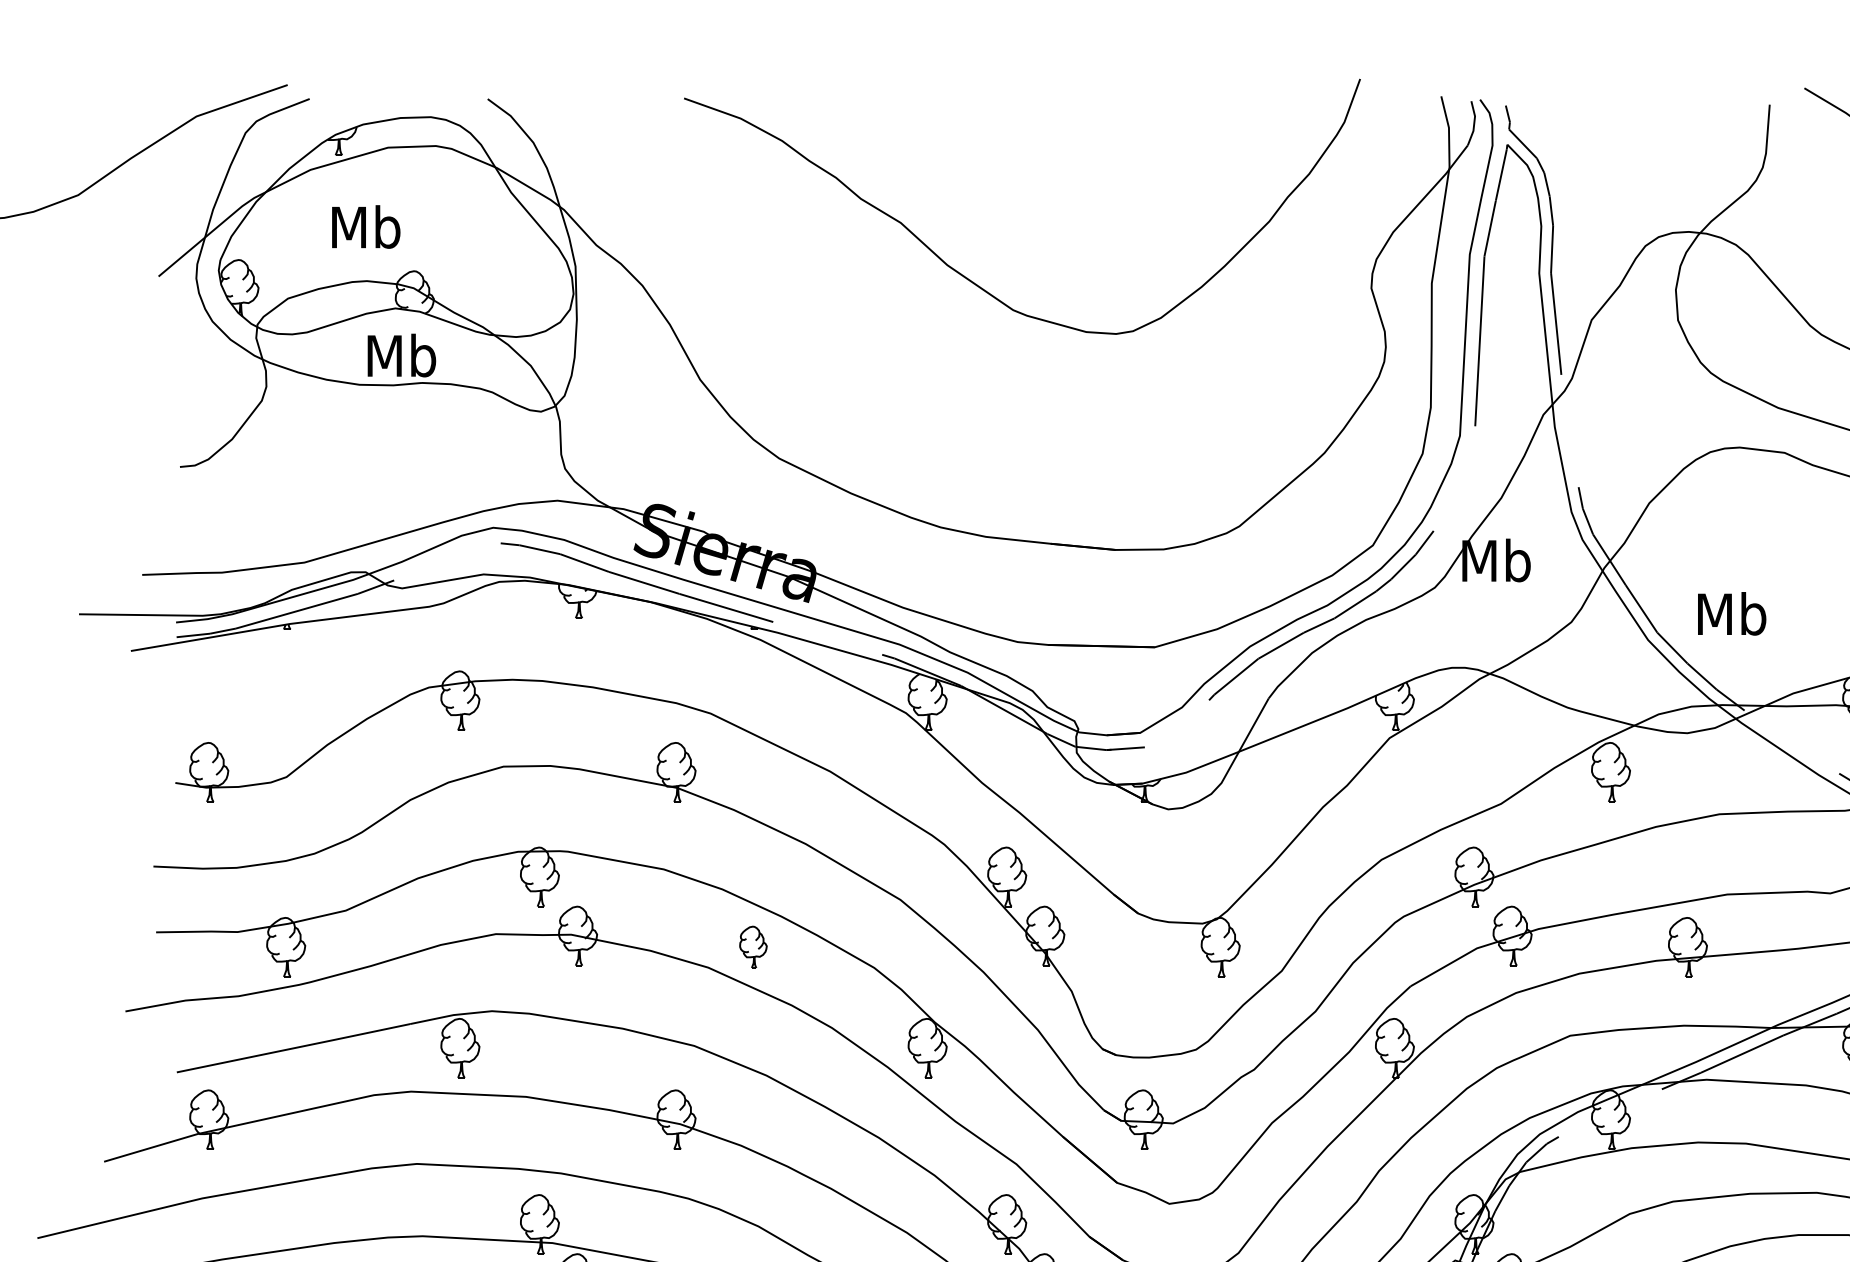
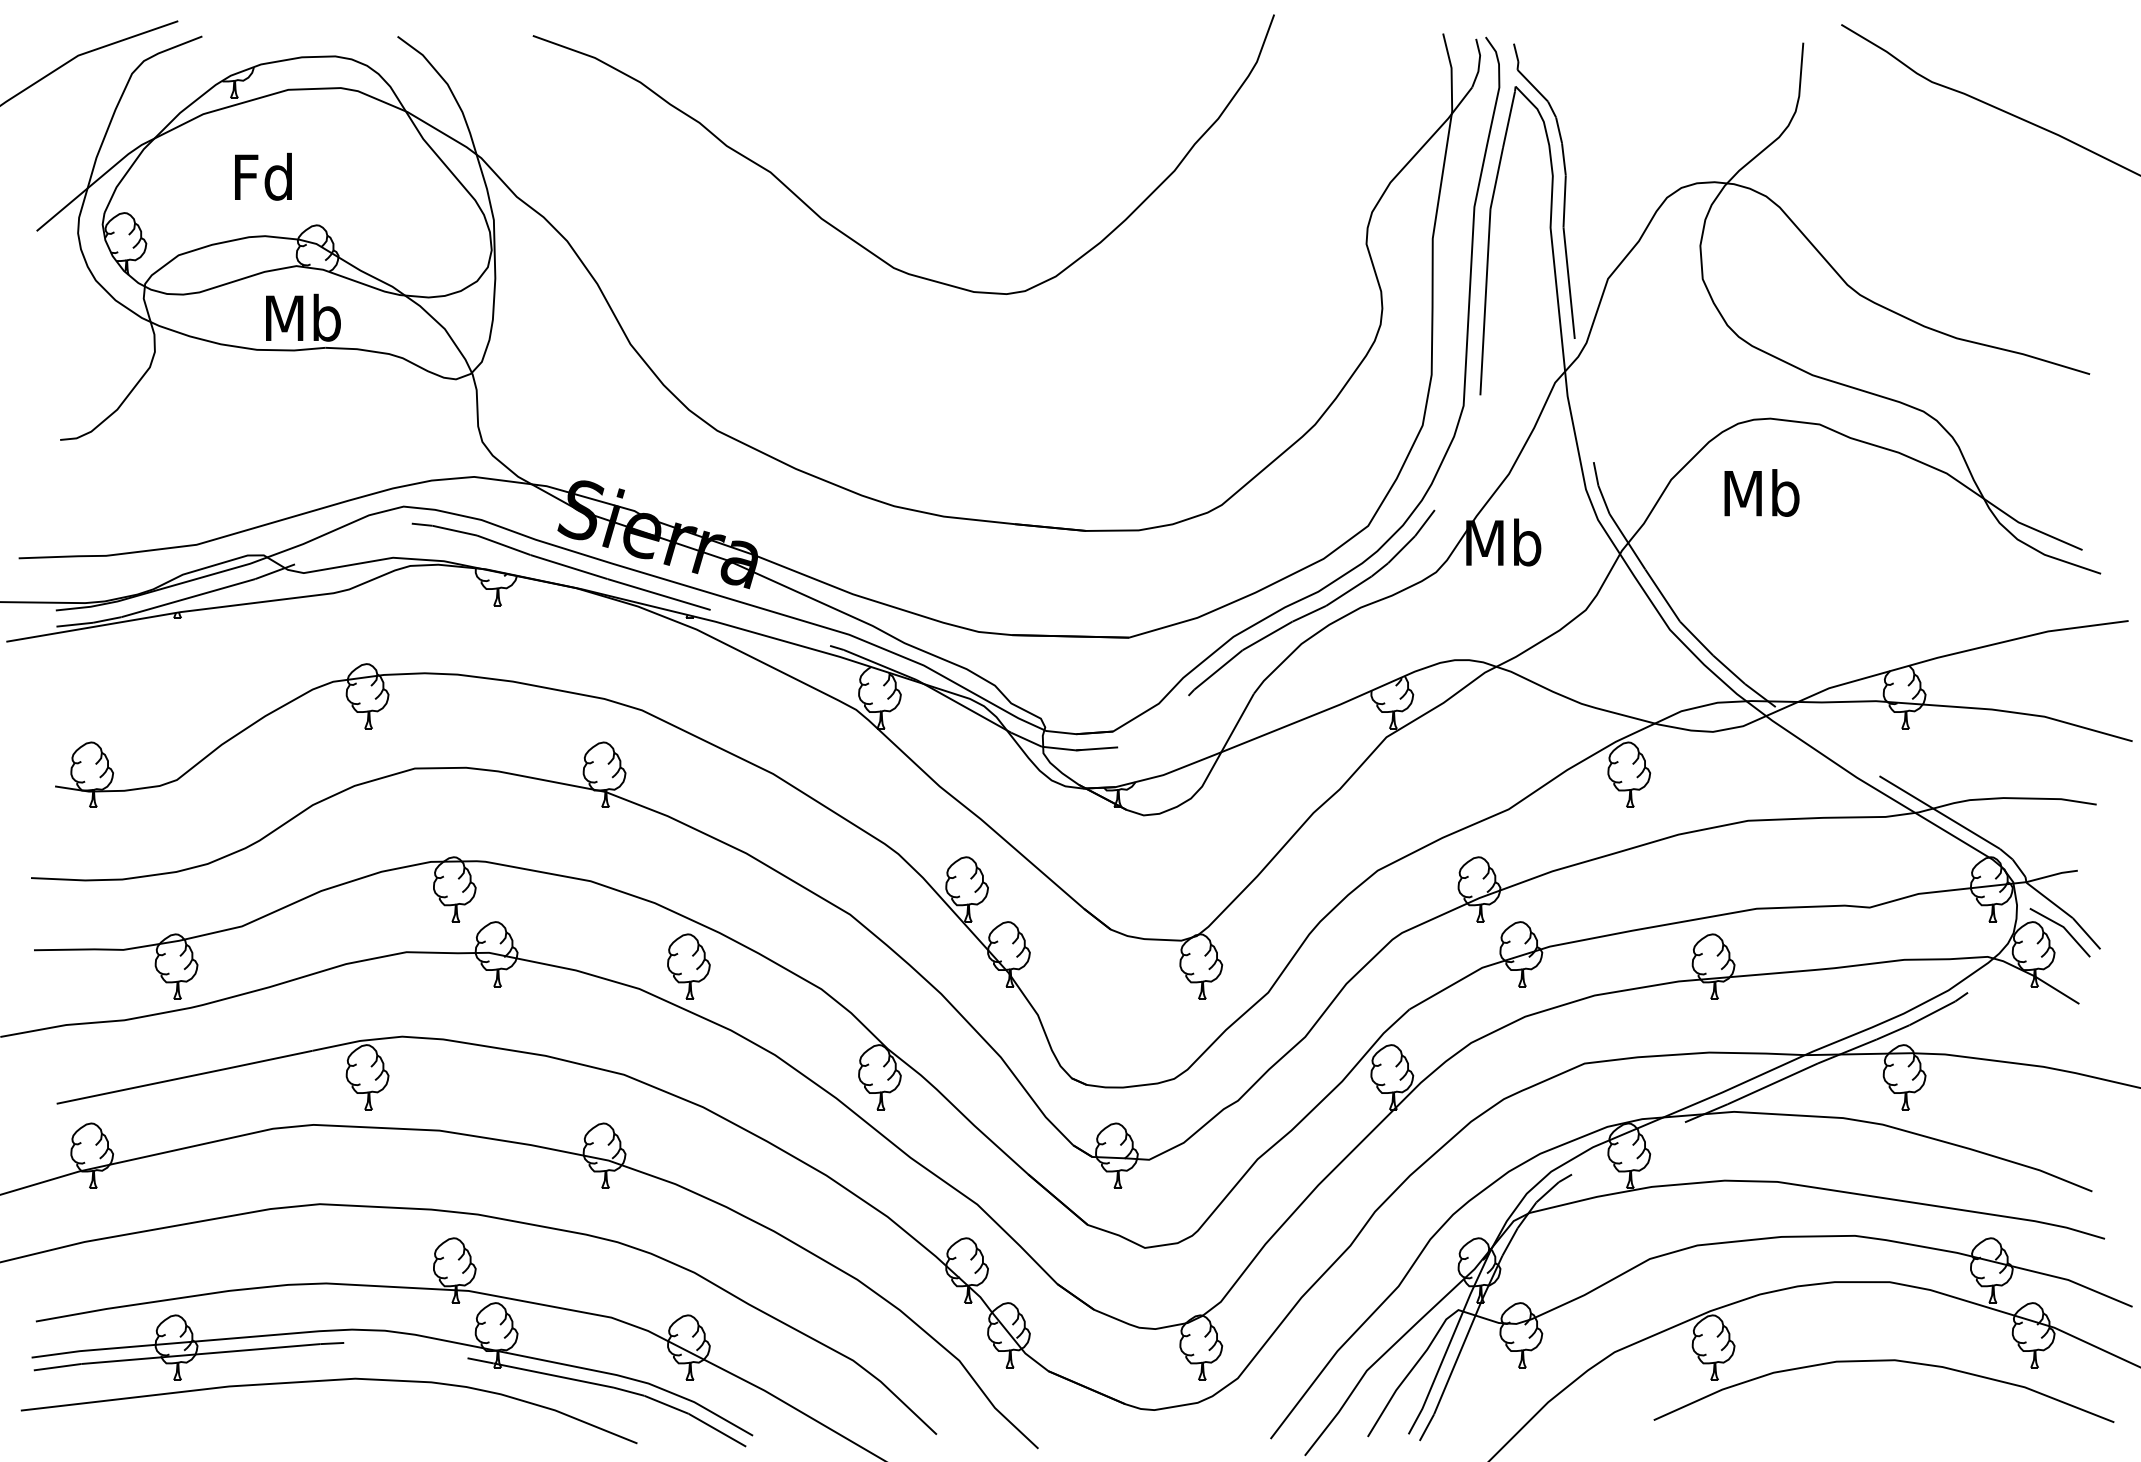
text: (366, 226) -> (264, 176), Mb -> Fd
curve: (971, 280) -> (848, 235), moved
text: (1731, 613) -> (1761, 492), moved
part: (753, 947) -> (688, 966), size x1.43

